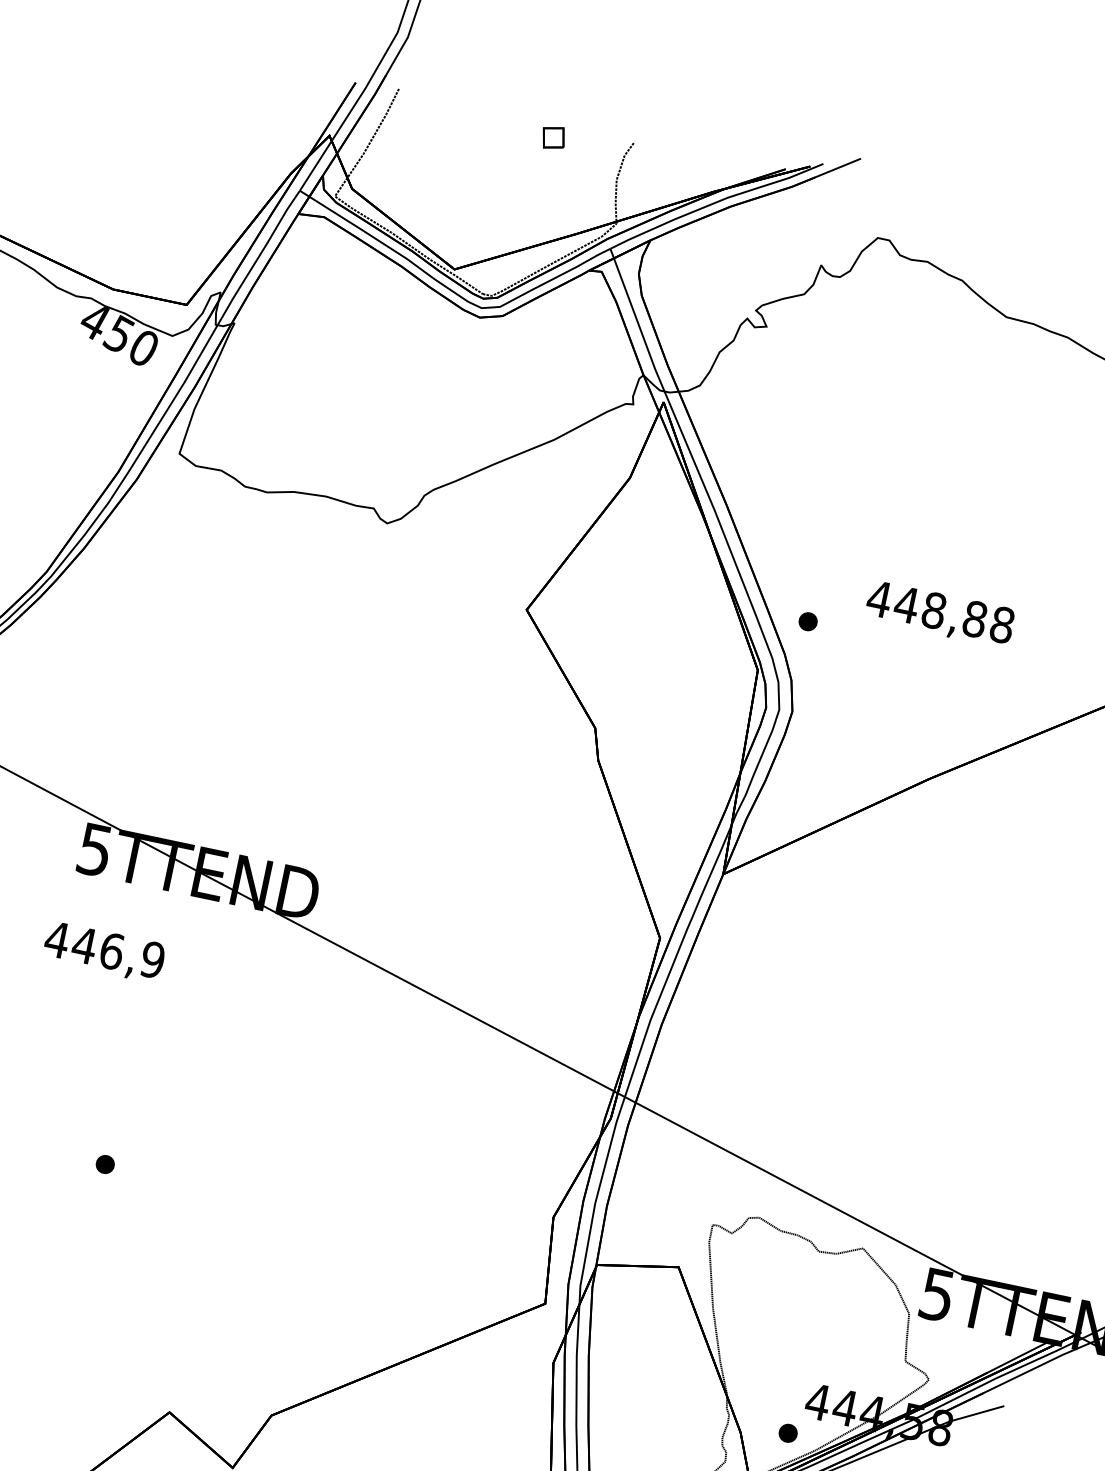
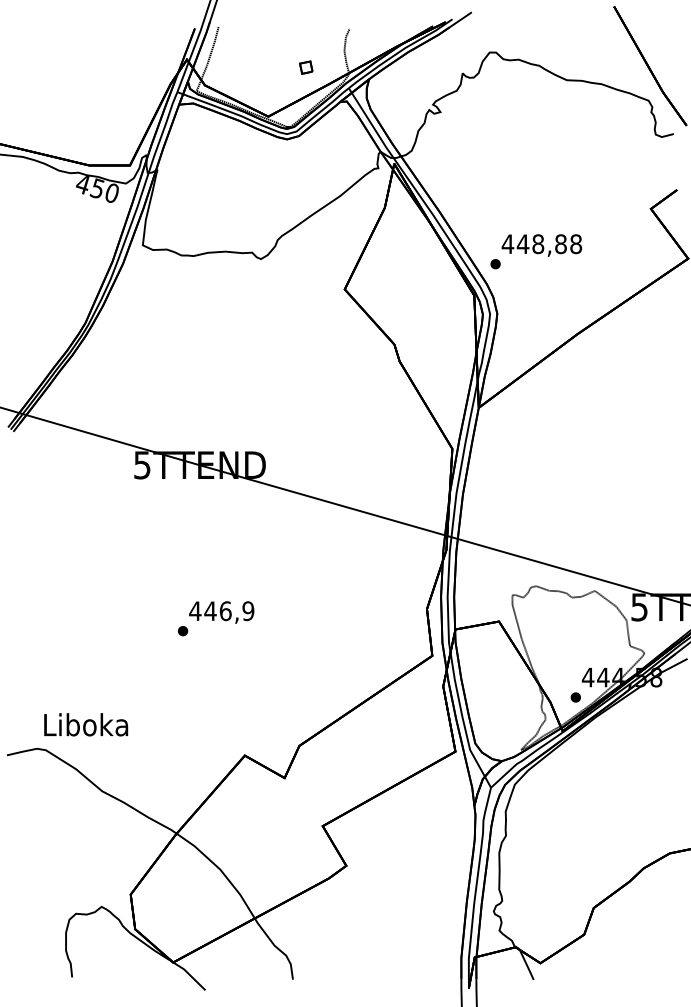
part: (554, 137) -> (306, 67), moved
text: (939, 614) -> (541, 245), moved
text: (103, 952) -> (221, 612), moved

